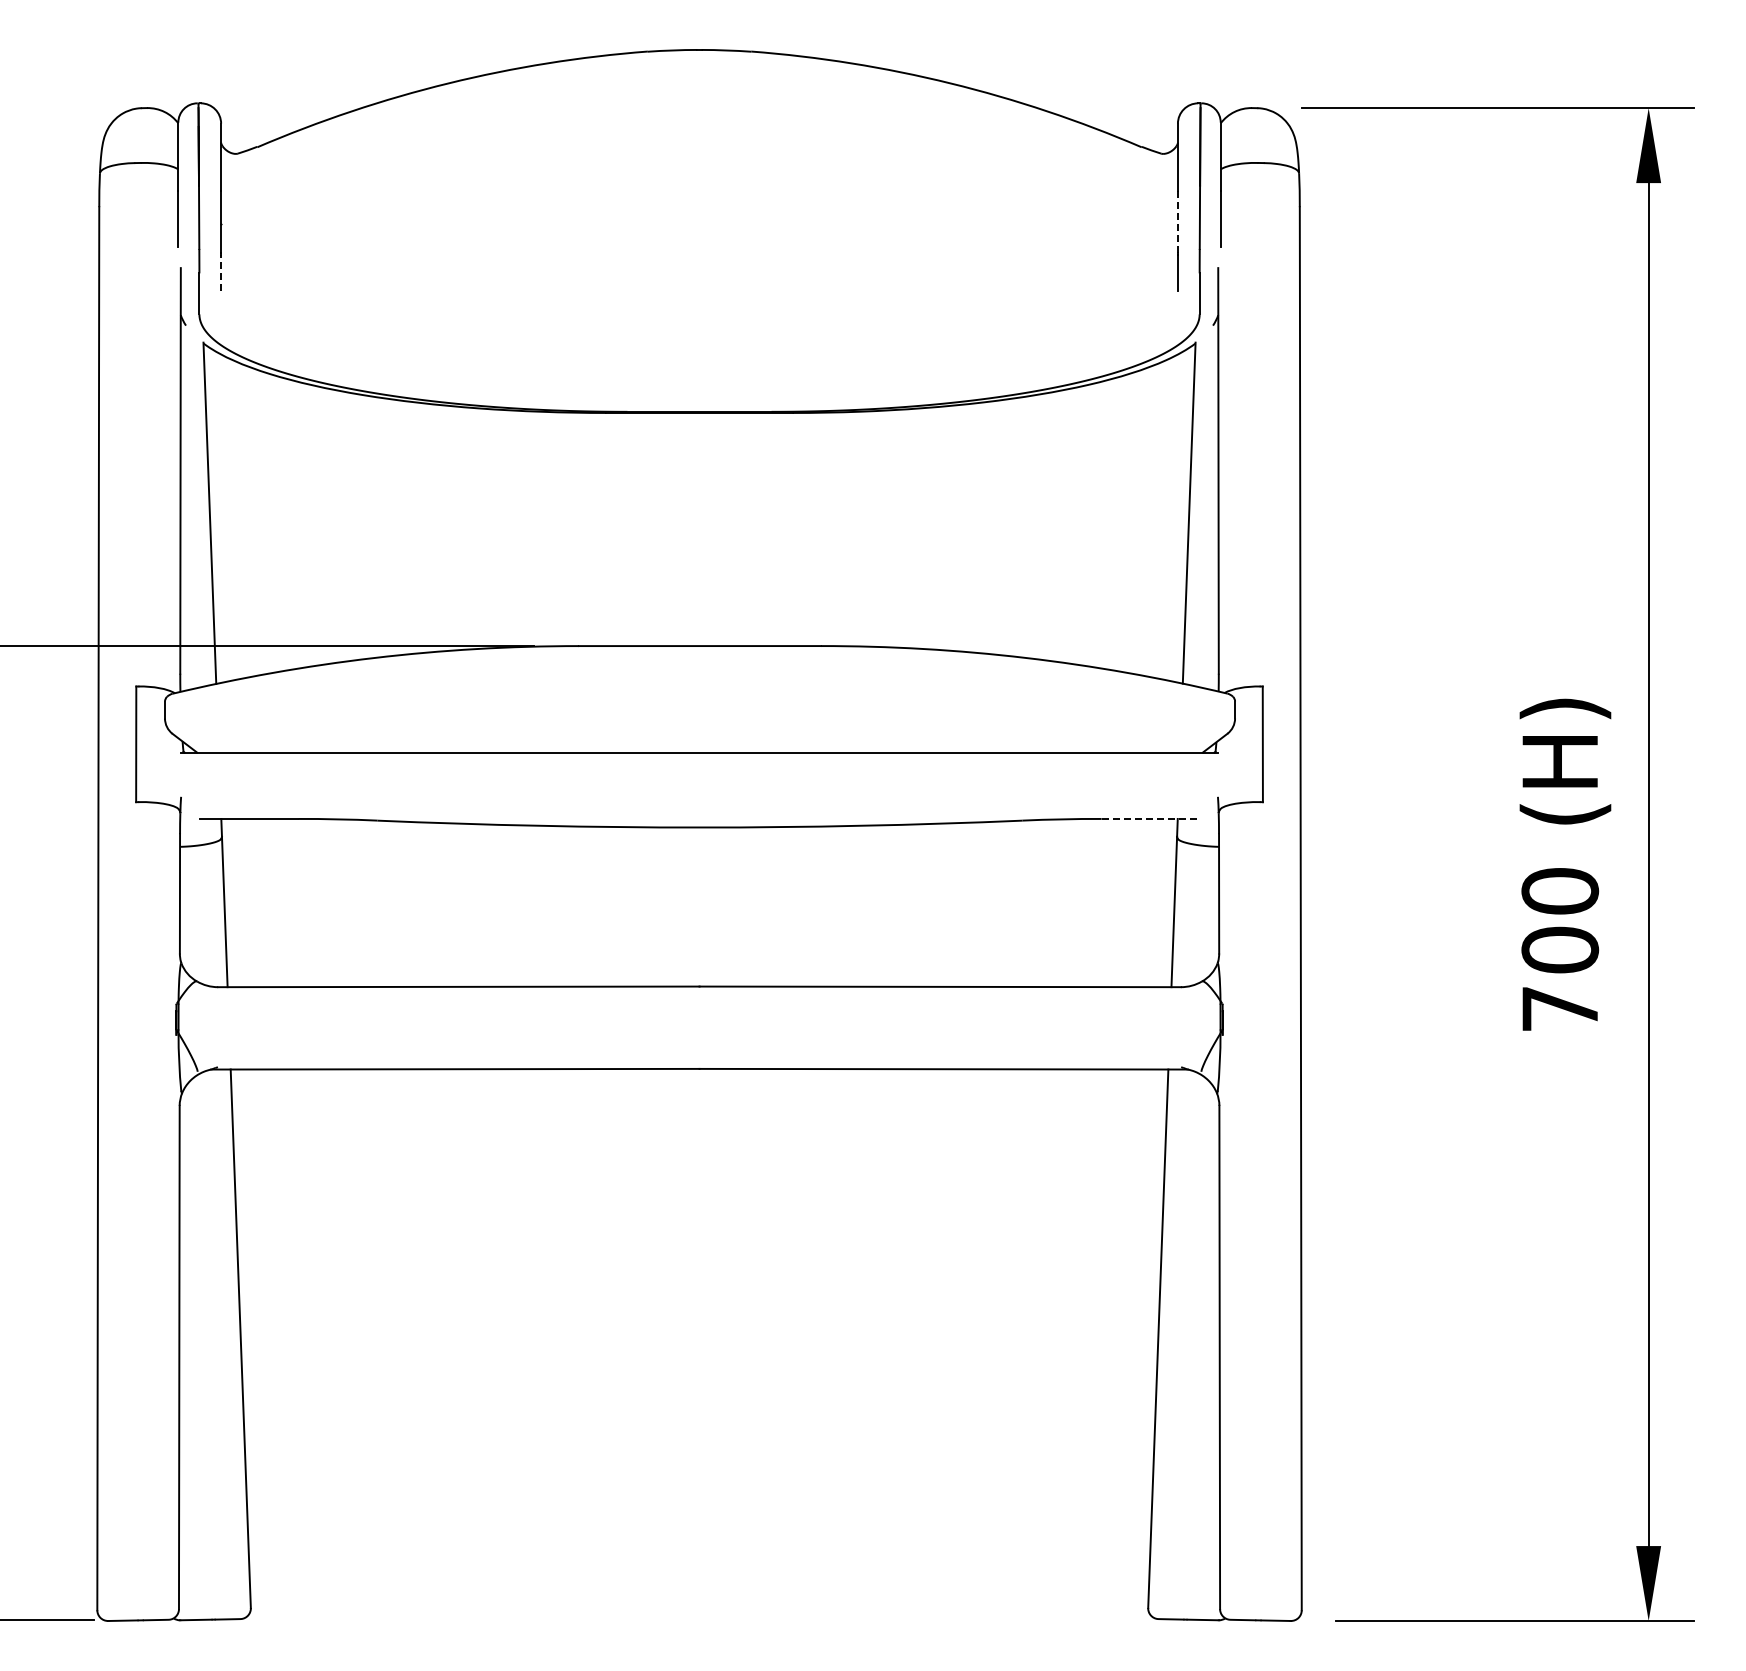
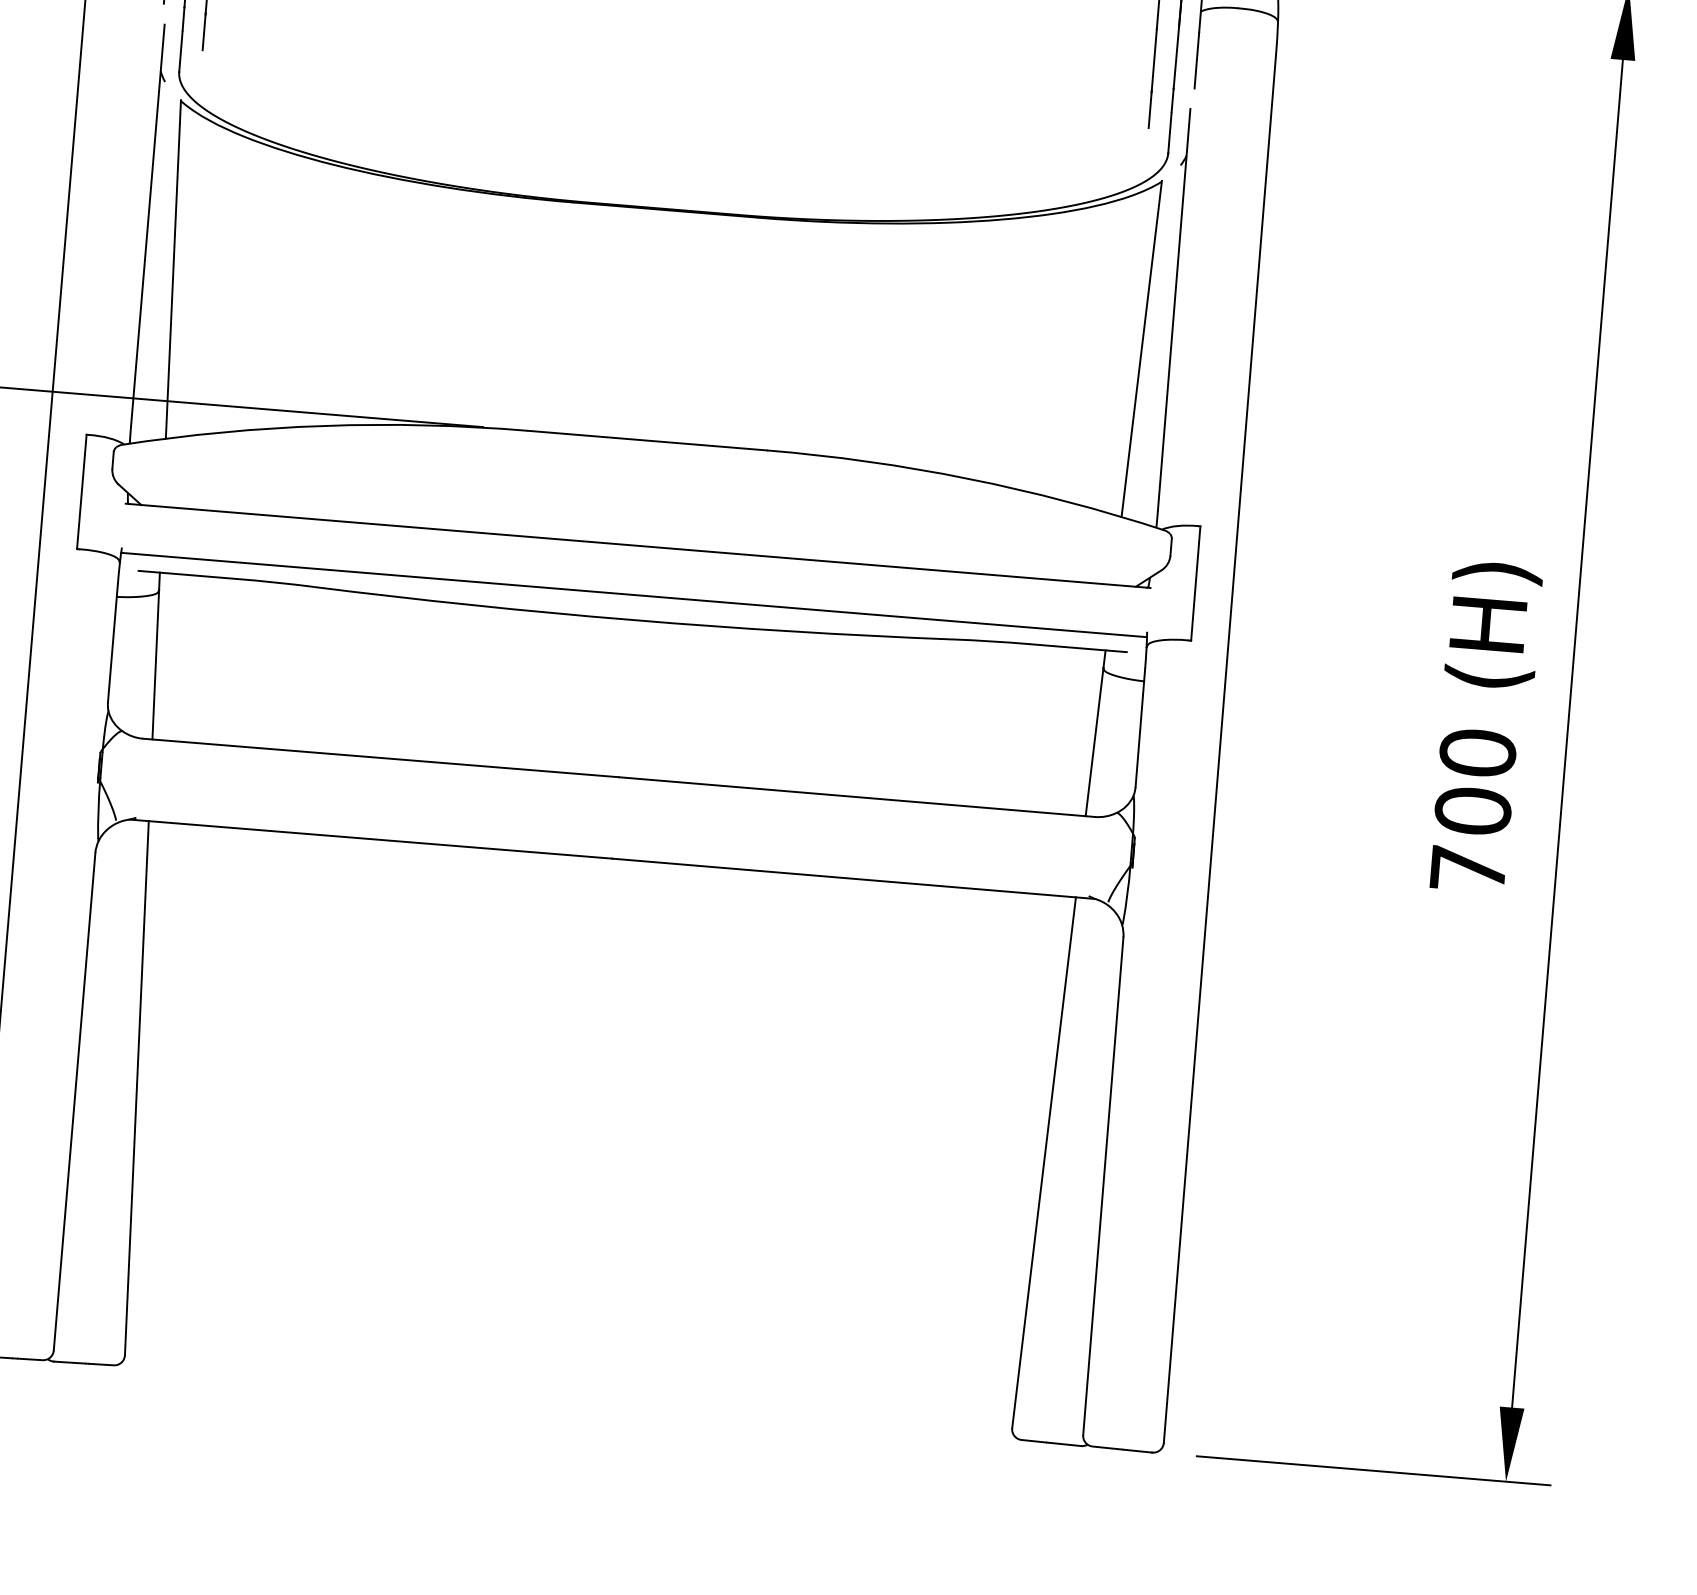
line: (1177, 222) -> (1153, 60), dashed -> solid
line: (221, 272) -> (204, 32), dashed -> solid
line: (699, 802) -> (634, 595), added
line: (1150, 818) -> (1078, 647), dashed -> solid

